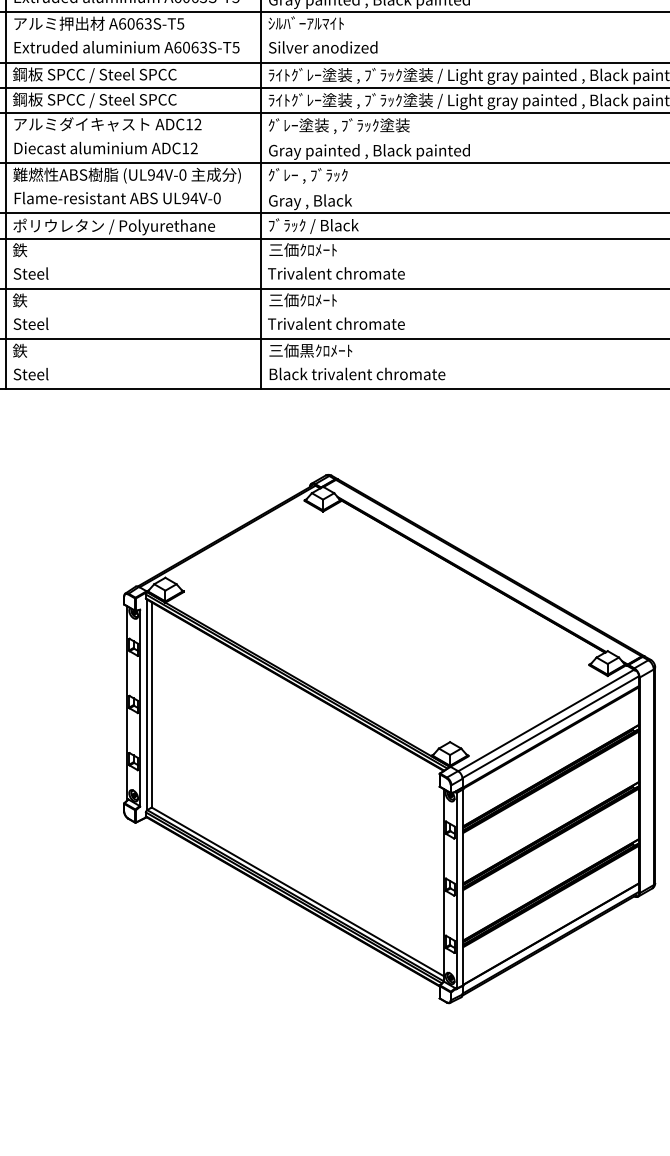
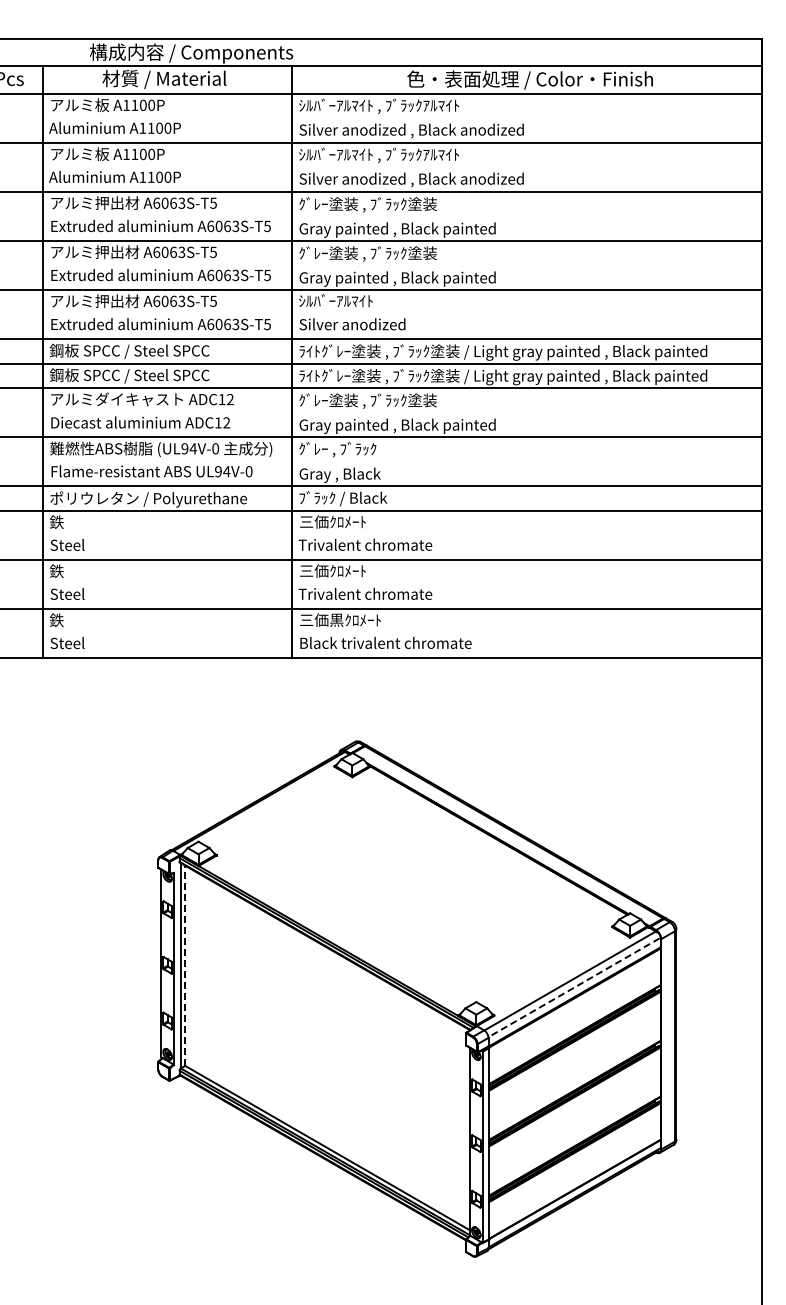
line: (151, 704) -> (185, 965), solid -> dashed
line: (550, 727) -> (574, 987), solid -> dashed

